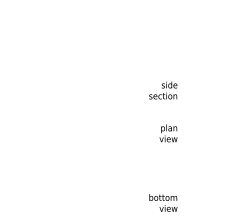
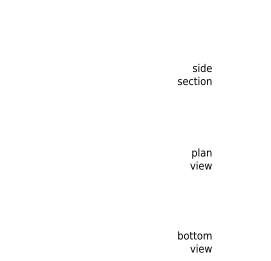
text: (163, 90) -> (195, 74), moved

